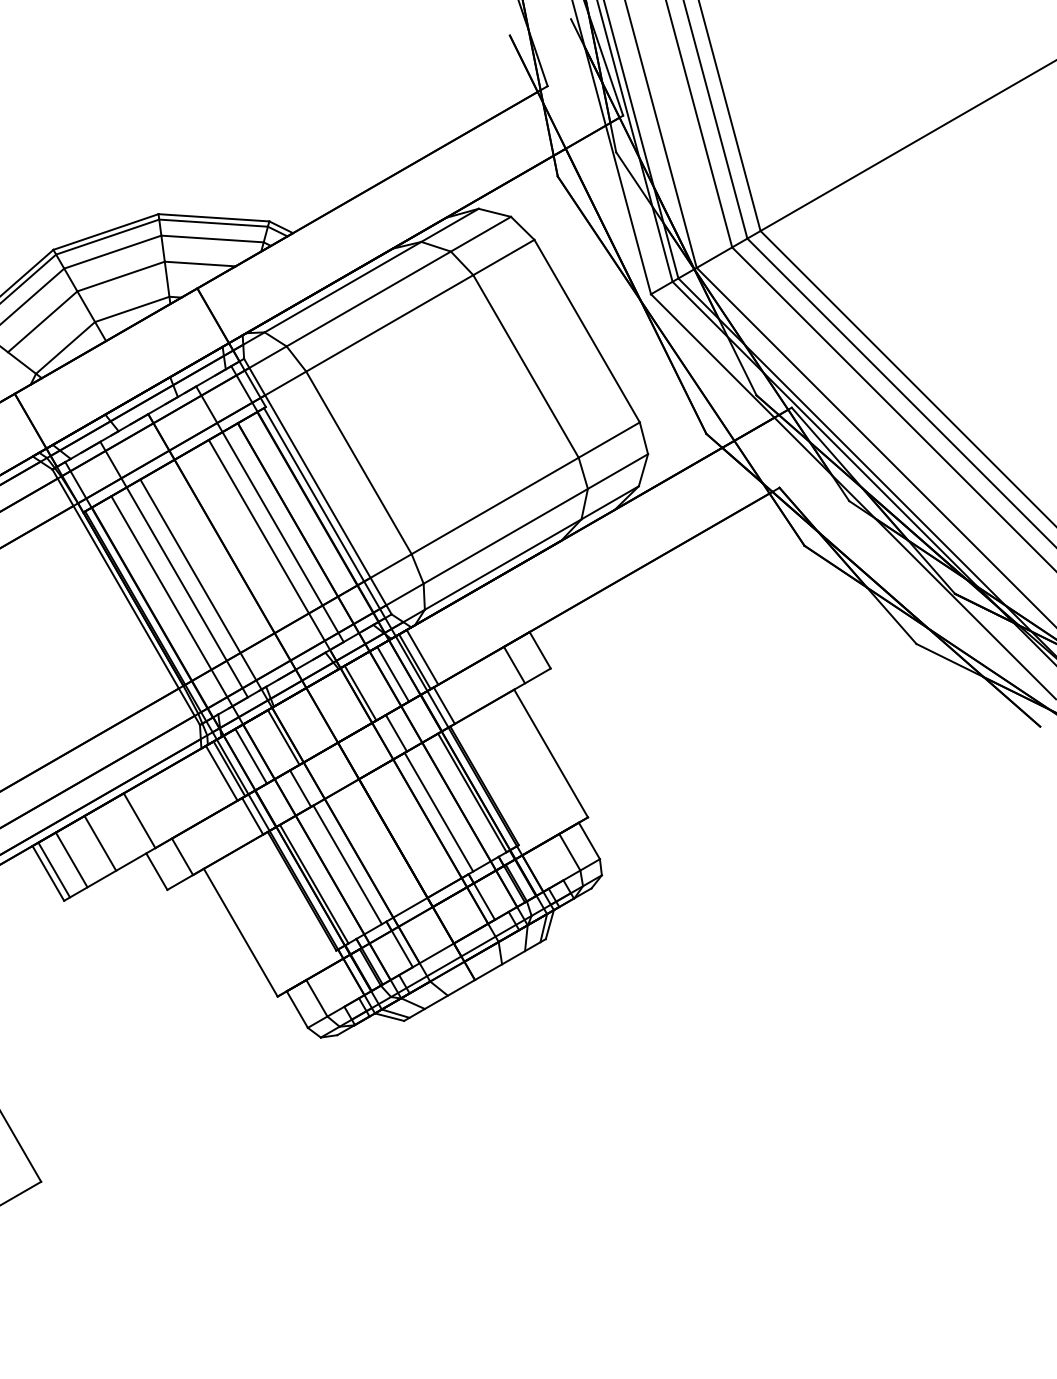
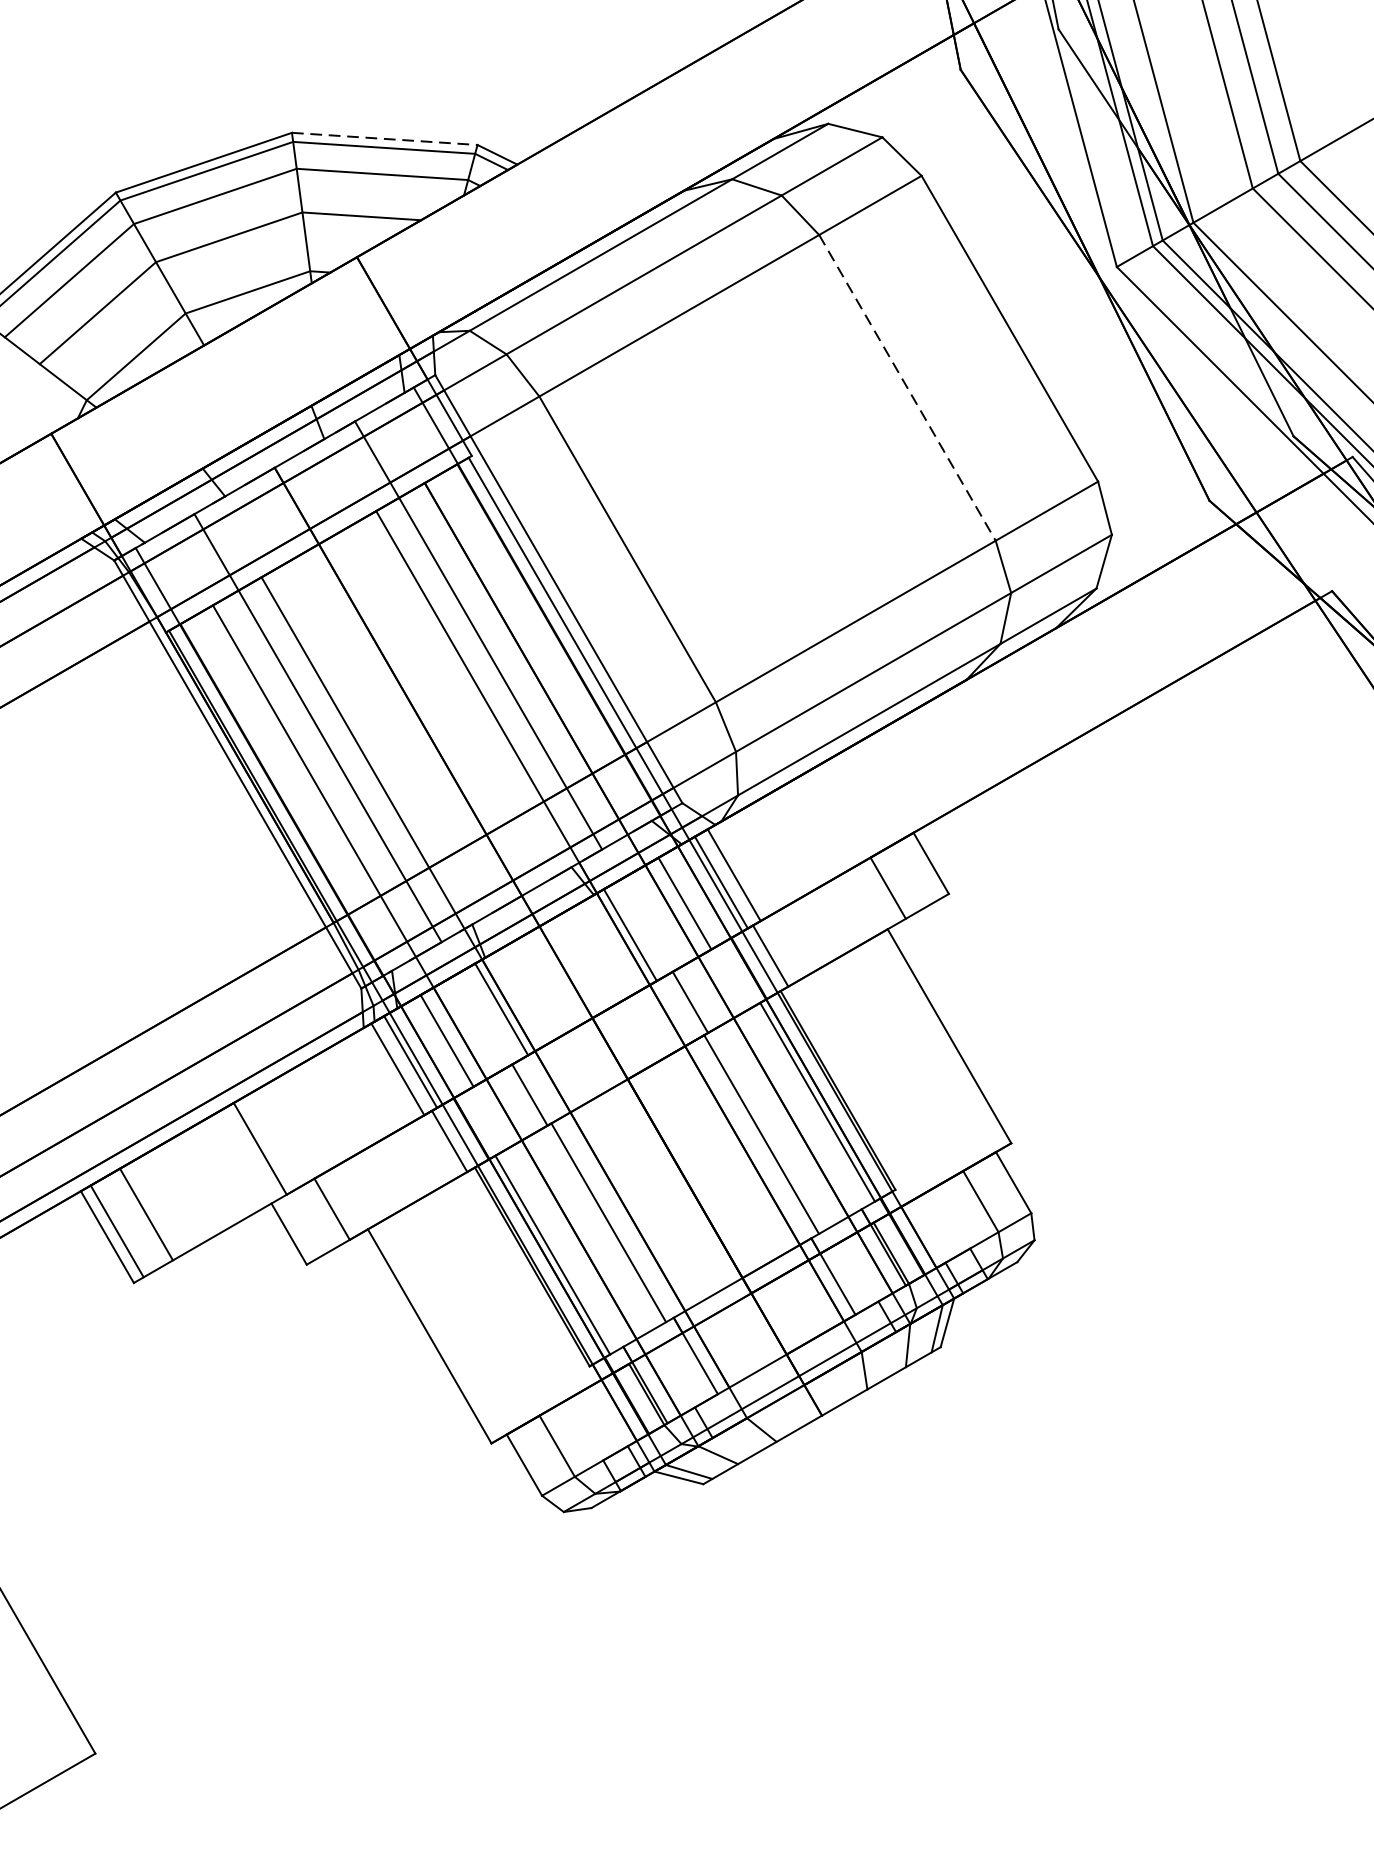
line: (213, 217) -> (384, 138), solid -> dashed
line: (526, 366) -> (908, 387), solid -> dashed
line: (100, 843) -> (194, 1186), removed

